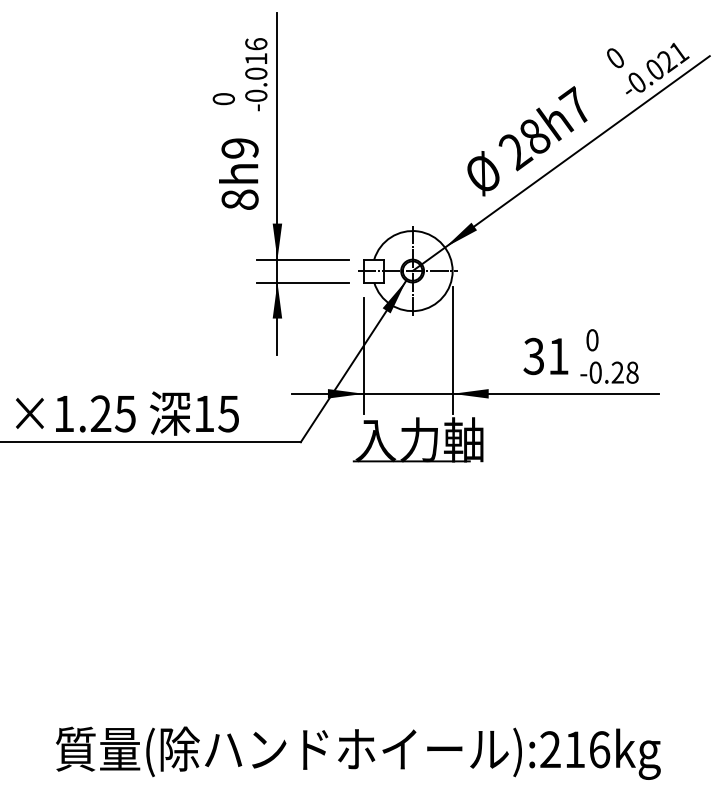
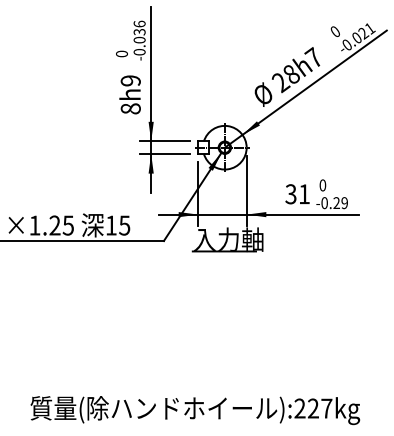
text: (256, 59) -> (139, 32), -0.016 -> -0.036
text: (632, 373) -> (344, 203), -0.28 -> -0.29
text: (586, 749) -> (319, 408), ):216kg -> ):227kg

